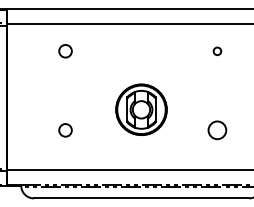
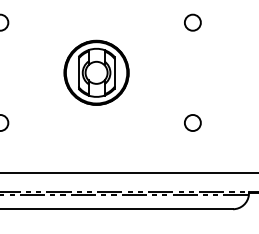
circle: (217, 51) -> (192, 22), size x1.67
part: (141, 109) -> (96, 72), moved
circle: (217, 130) -> (192, 123), size x0.71

